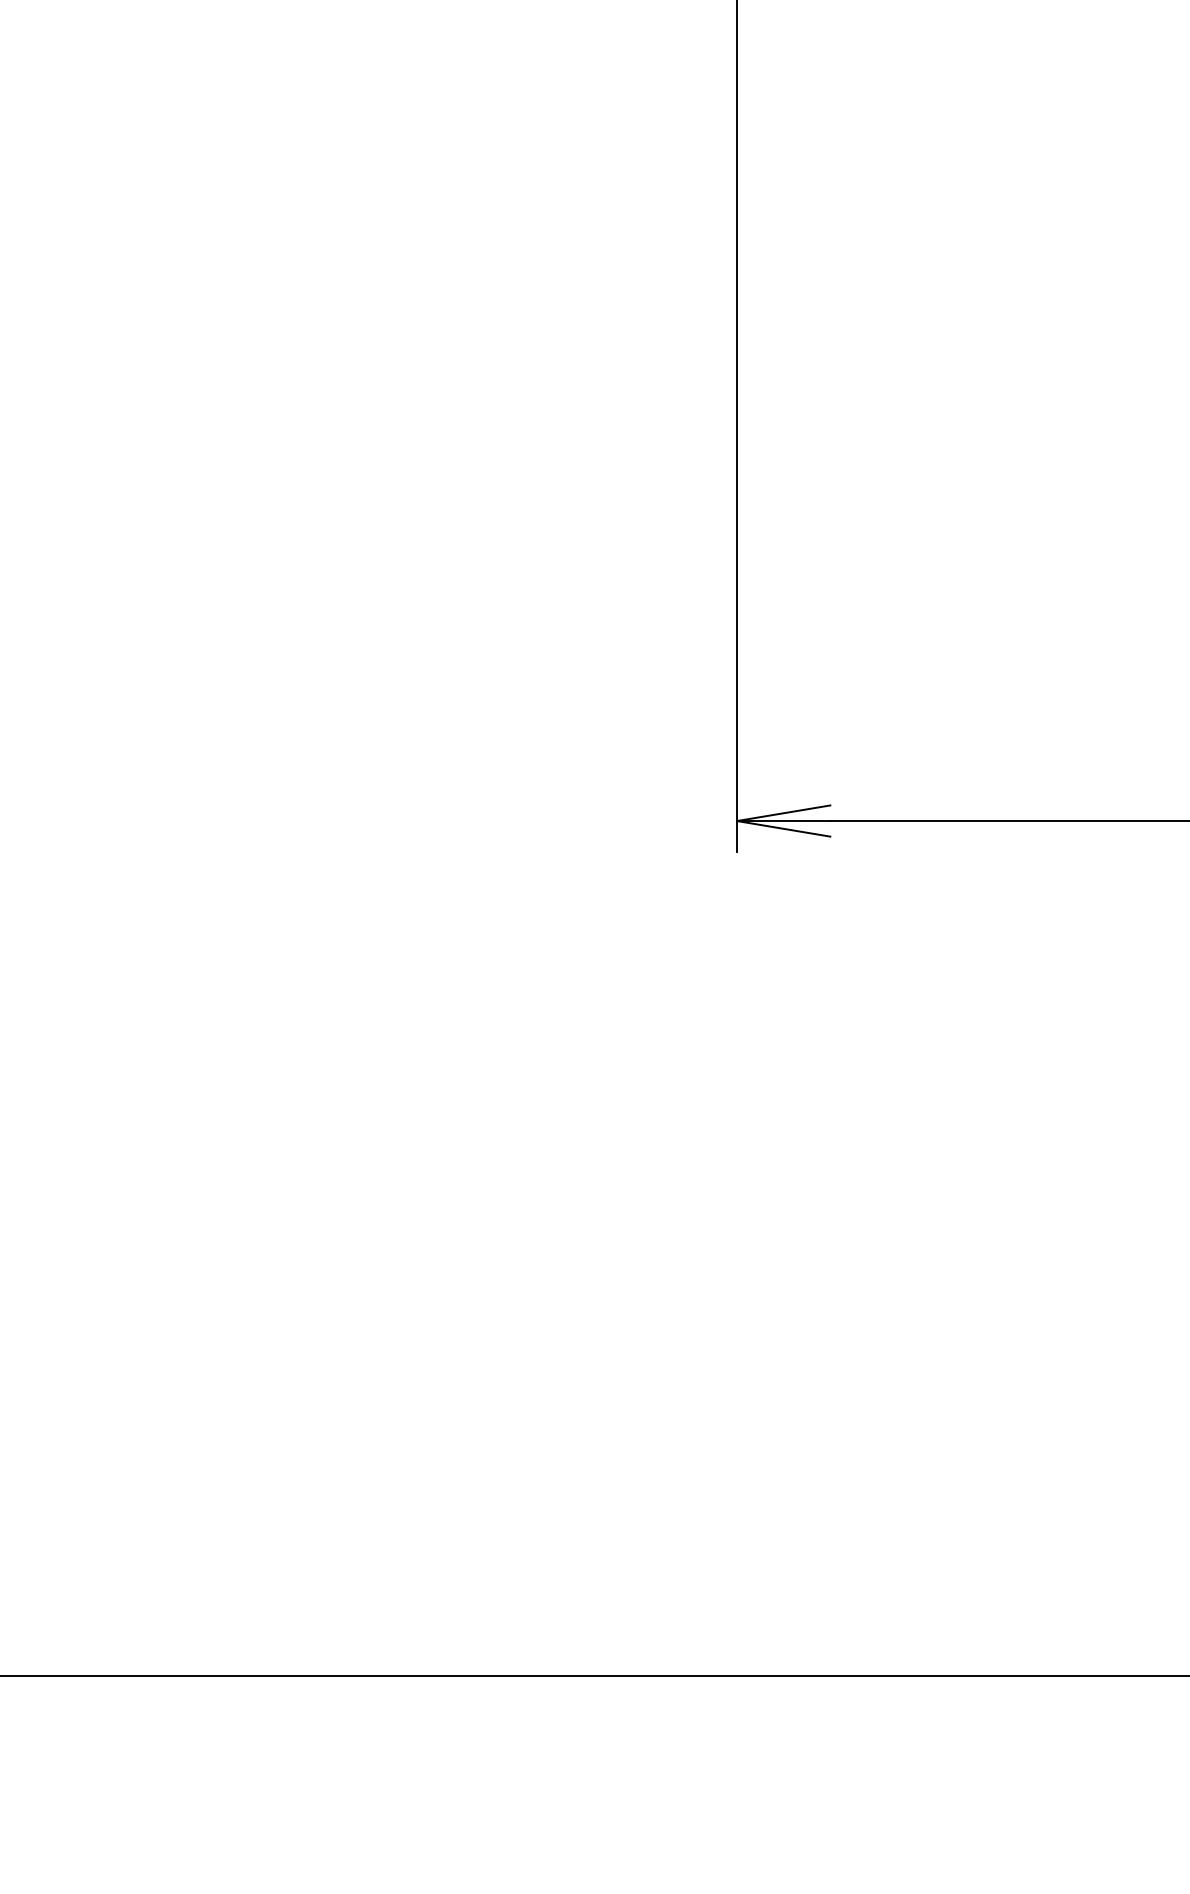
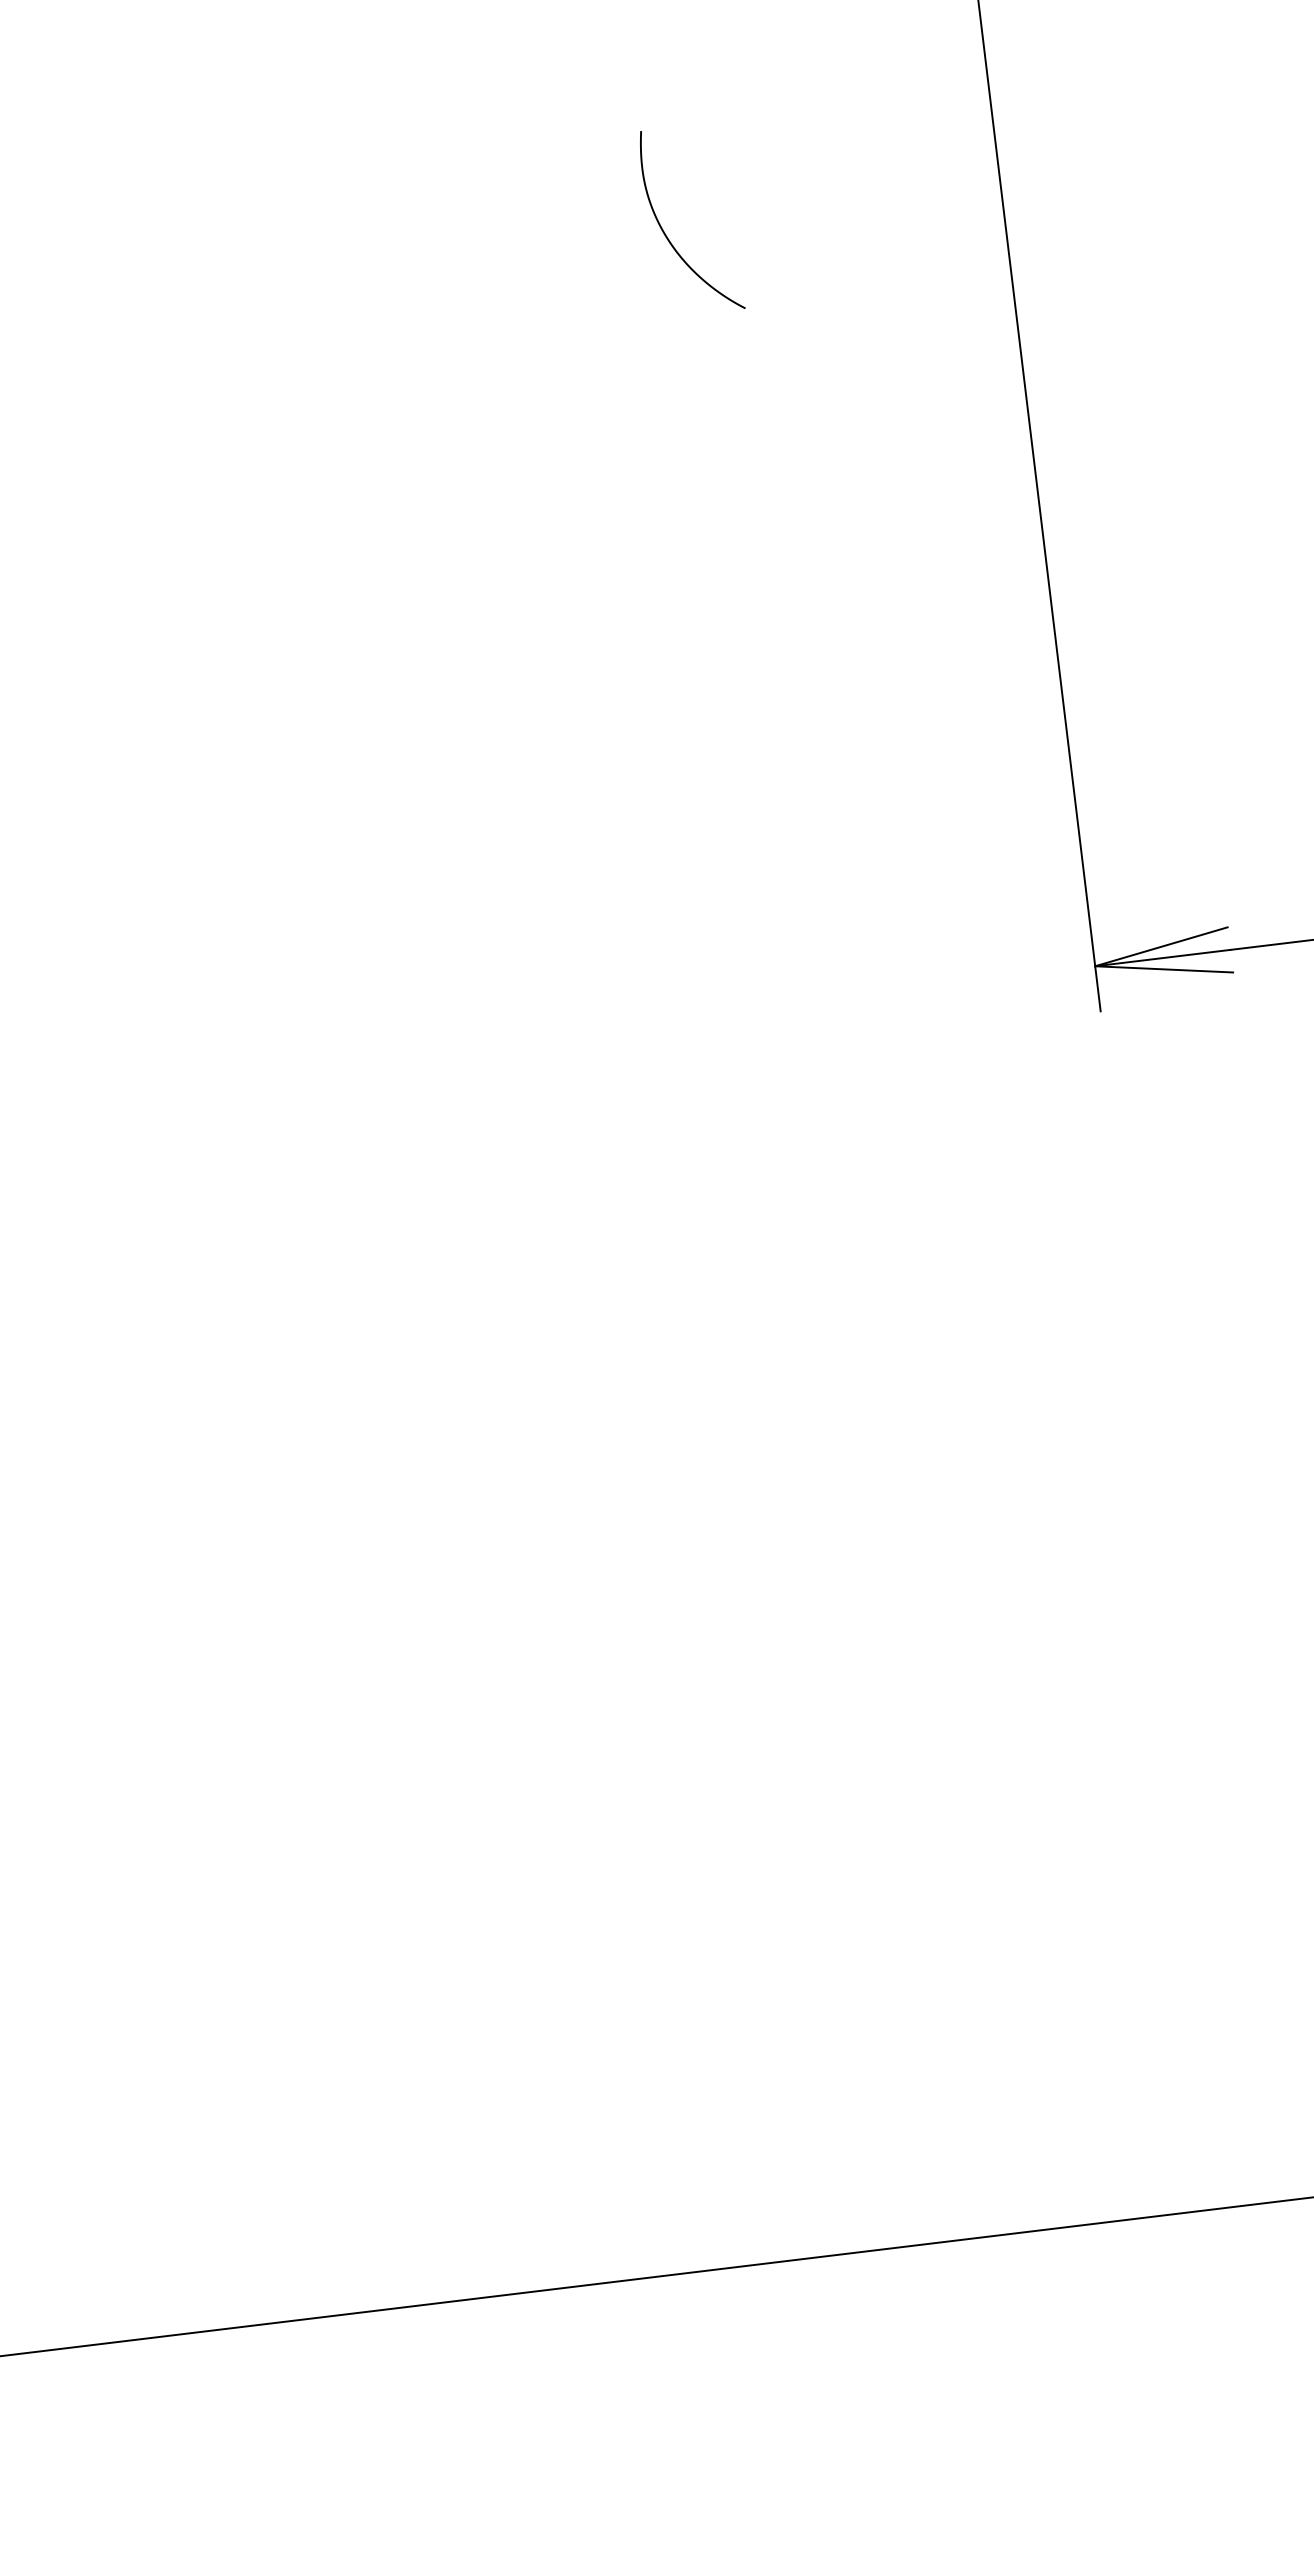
curve: (506, 289) -> (667, 236), added

